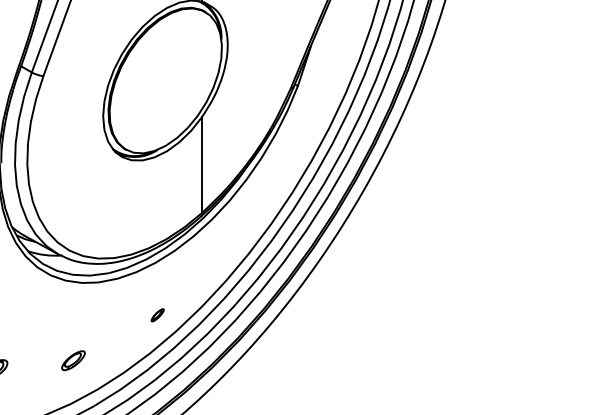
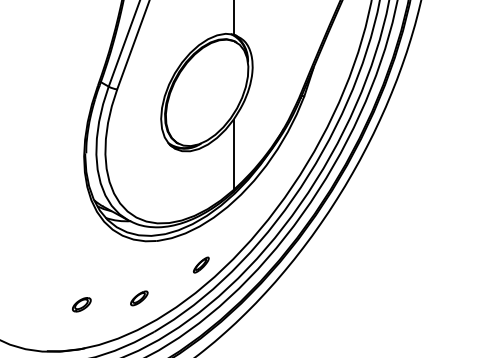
part: (156, 314) -> (200, 264), size x1.67

